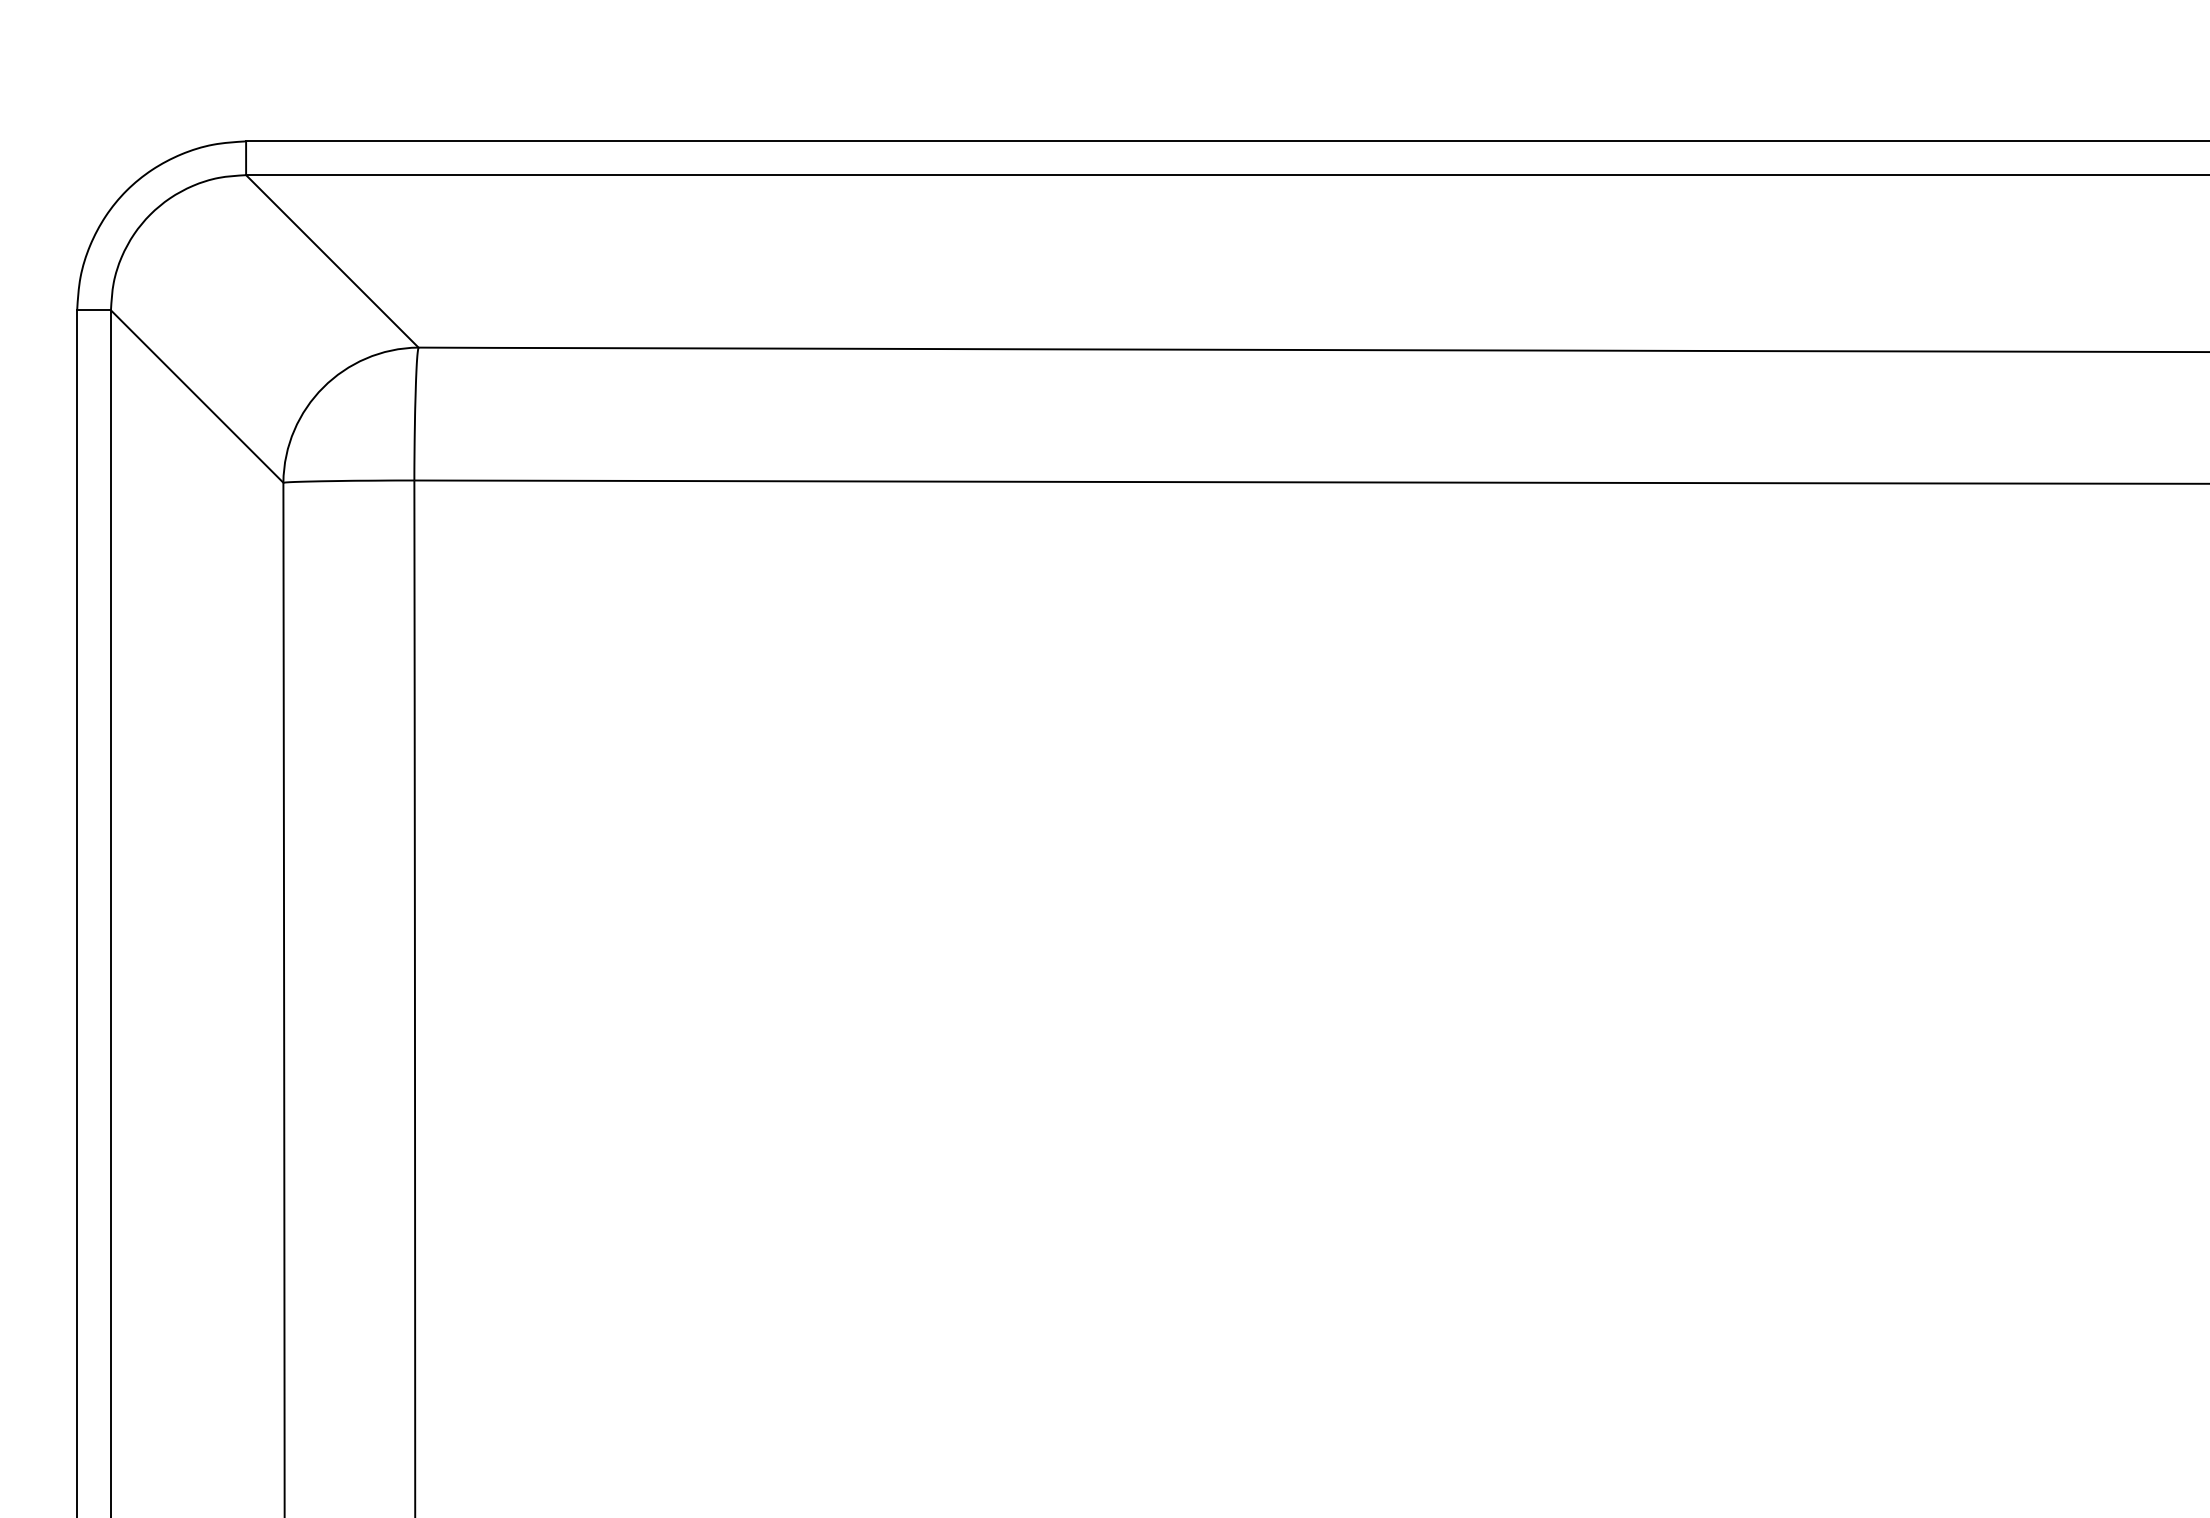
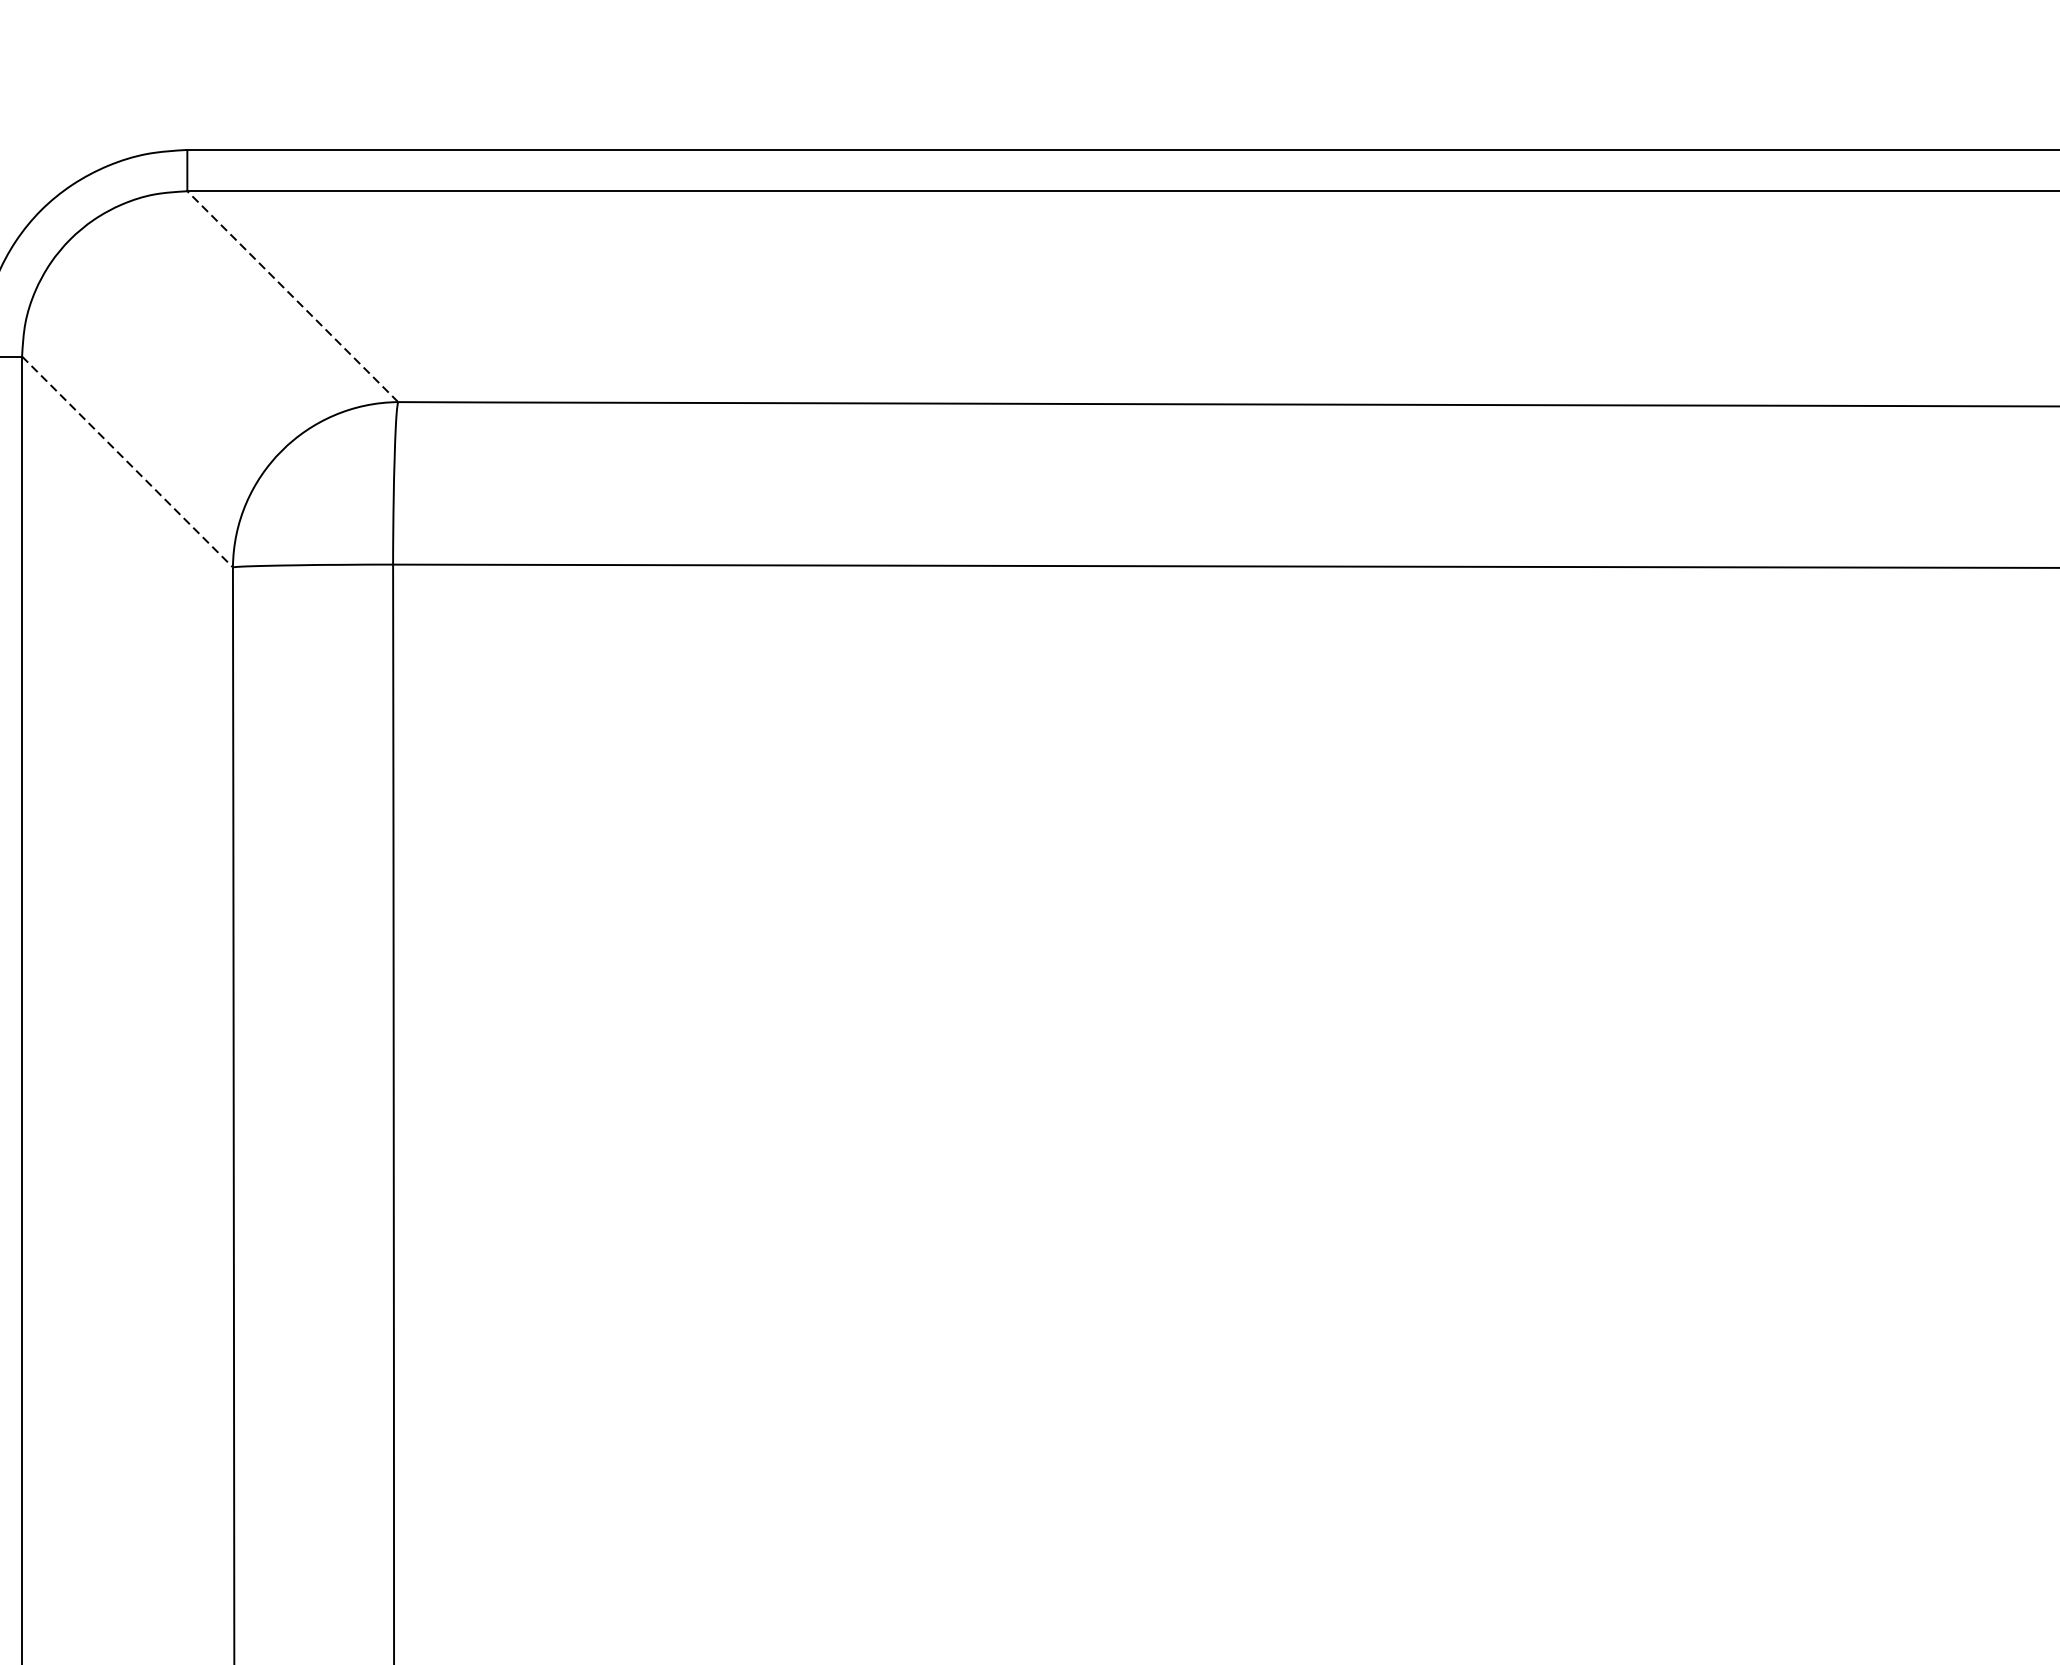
line: (332, 261) -> (292, 296), solid -> dashed
line: (197, 396) -> (127, 461), solid -> dashed

